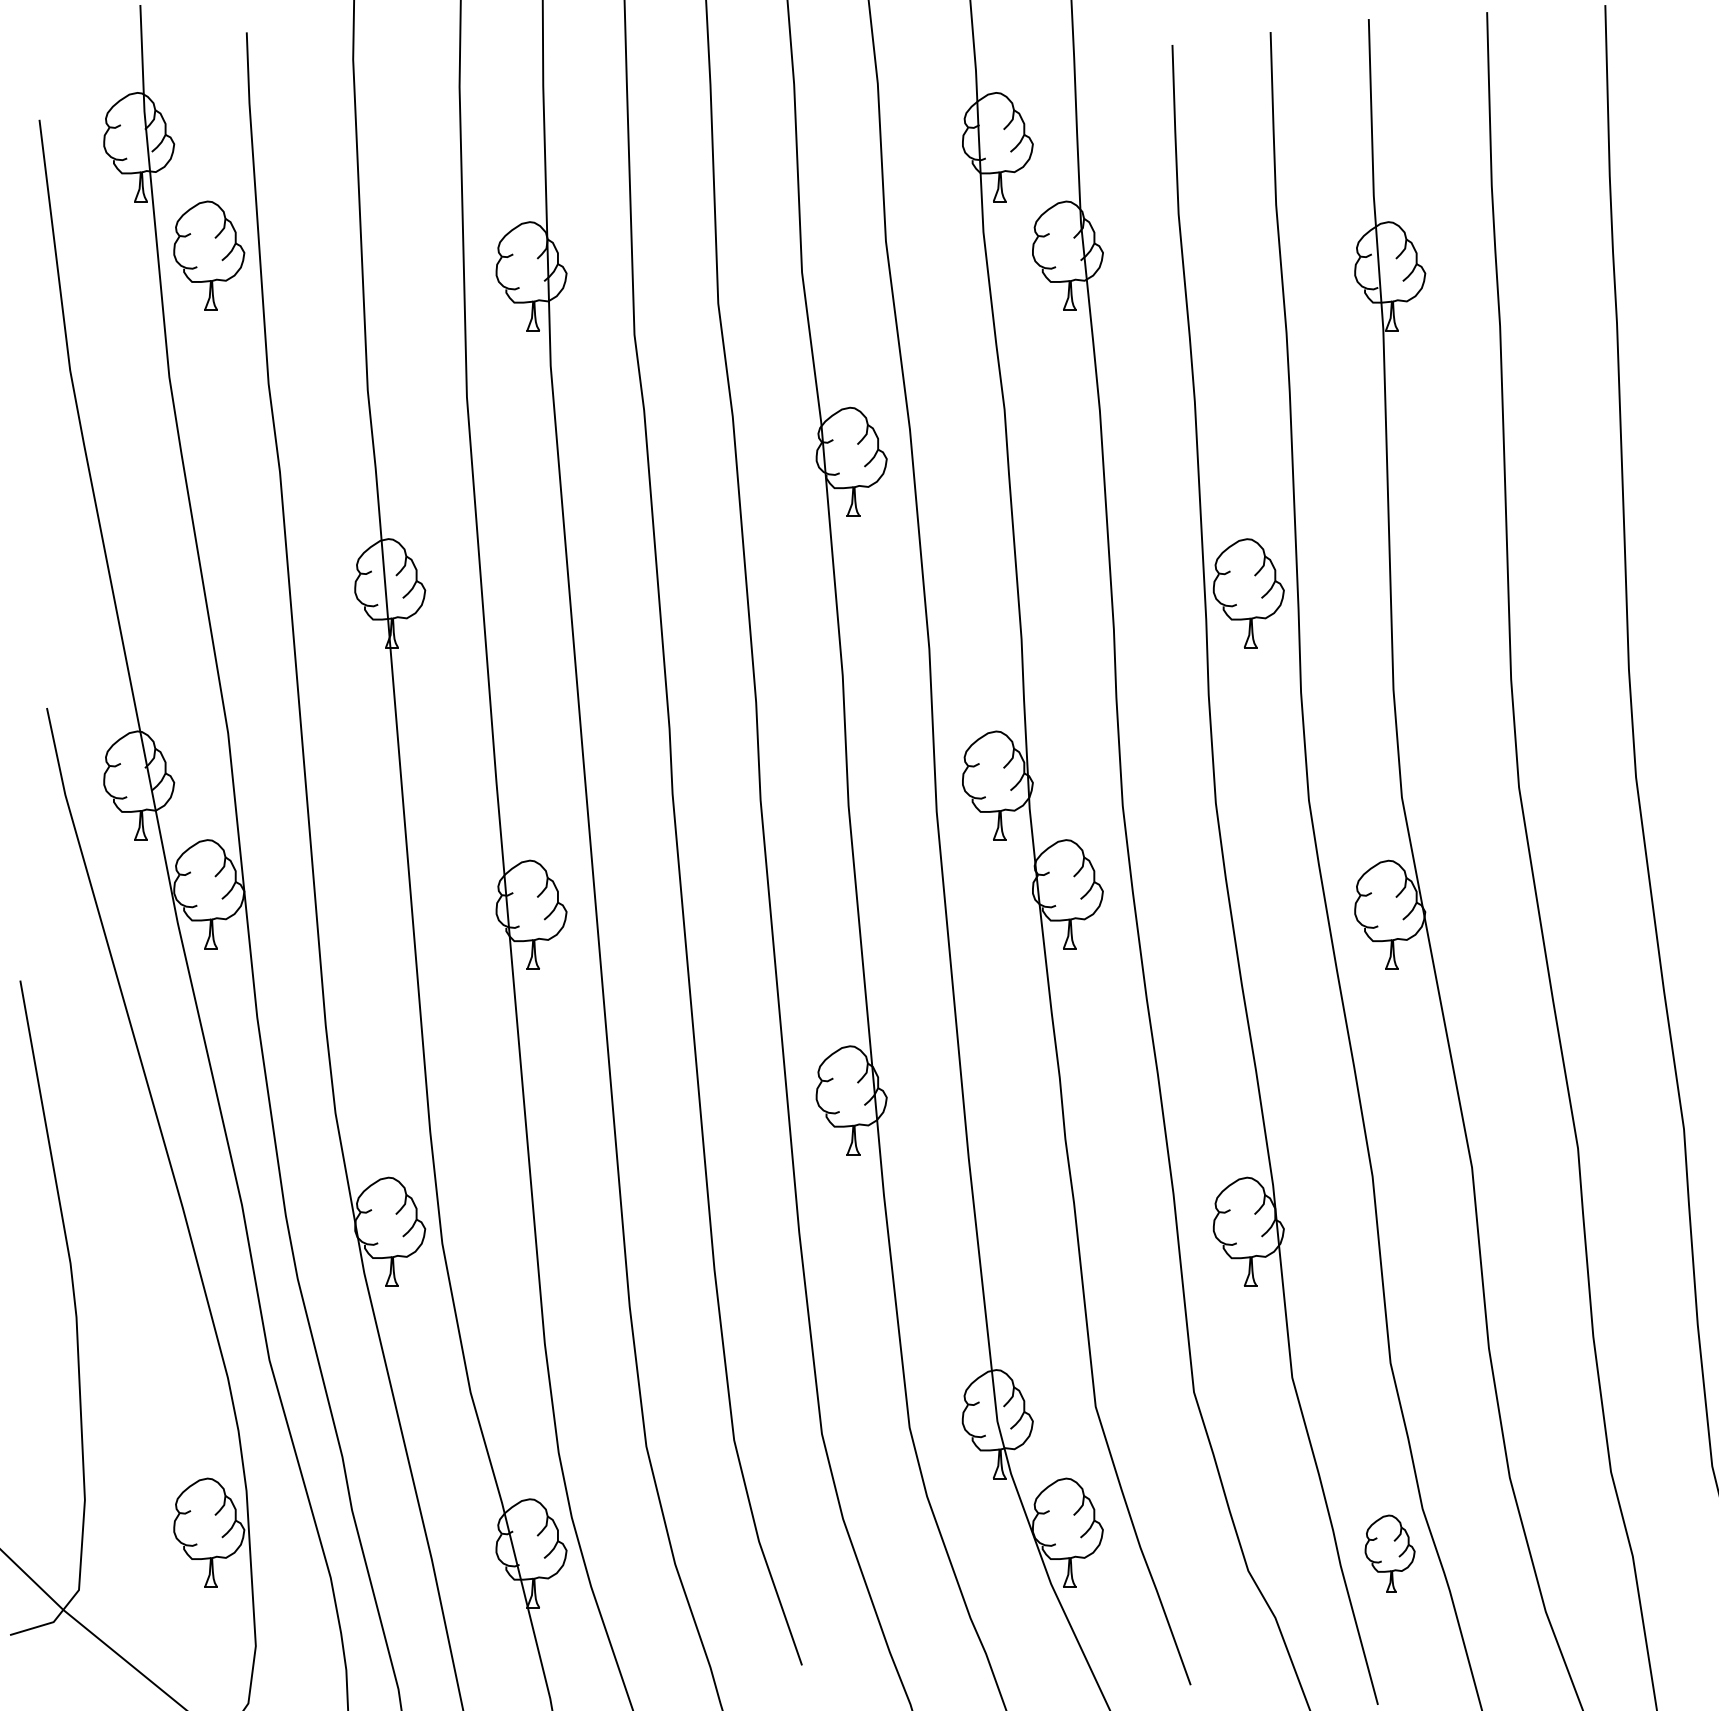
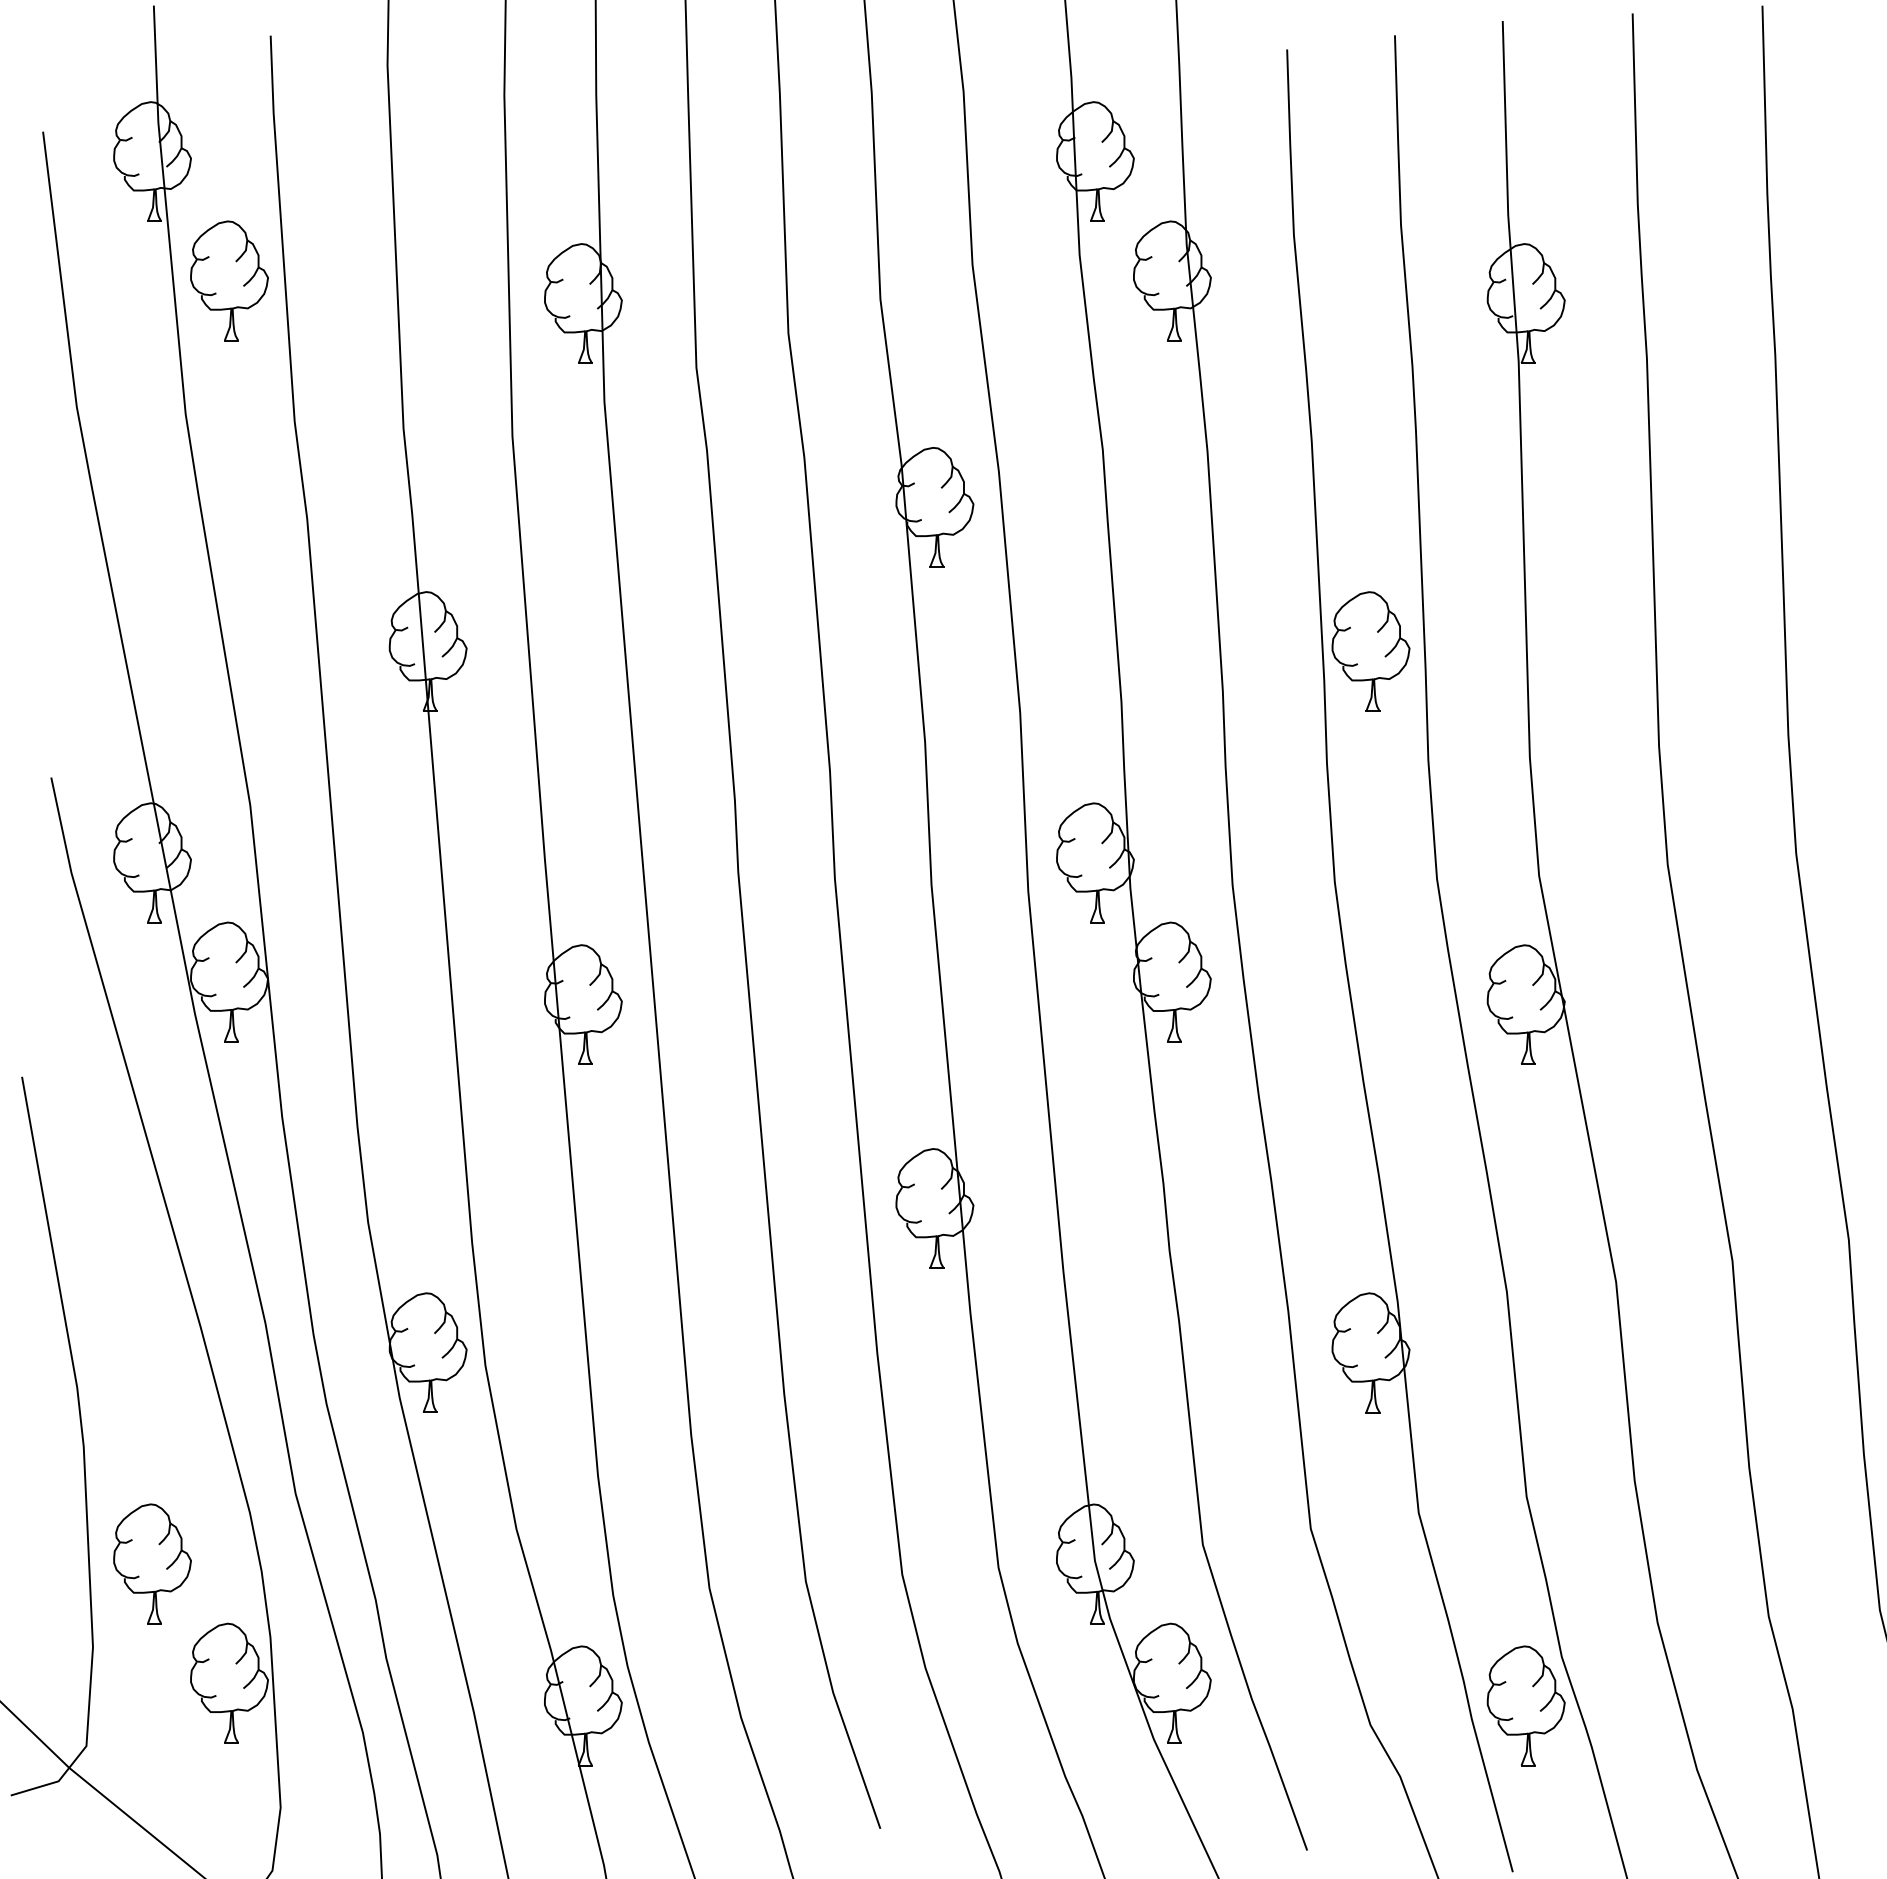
part: (139, 1423) -> (152, 1563), added
part: (1389, 1553) -> (1525, 1705), size x1.43

